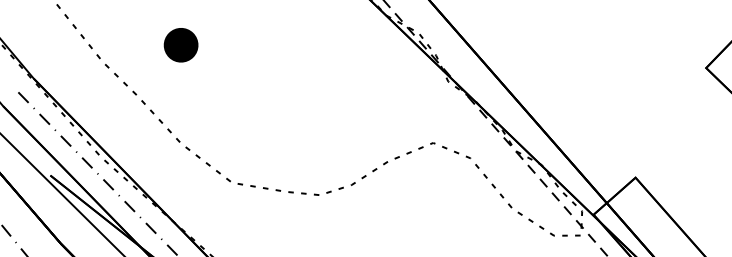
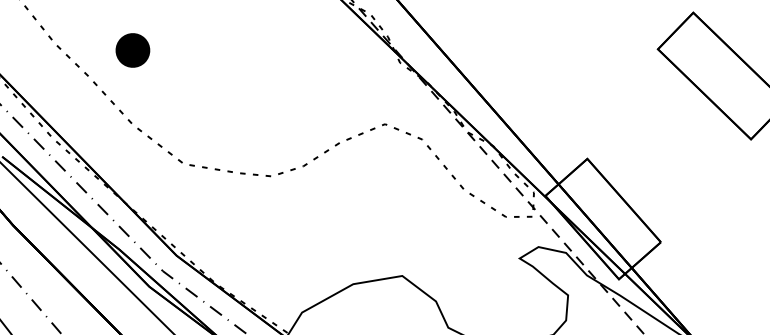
part: (180, 45) -> (132, 50), moved

